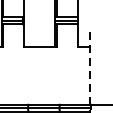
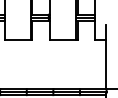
line: (89, 67) -> (105, 57), dashed -> solid

